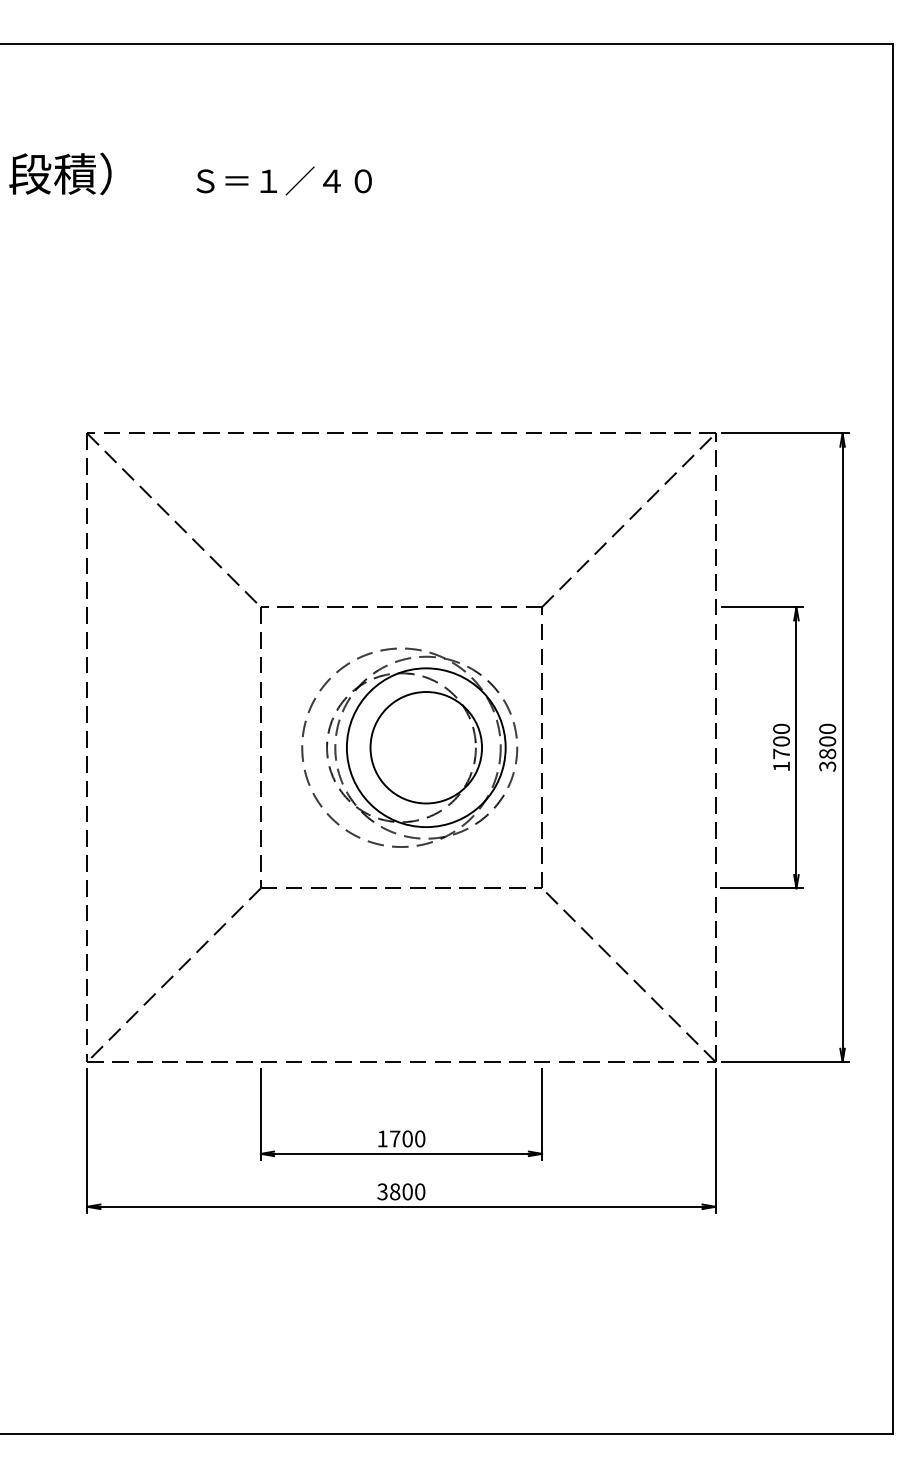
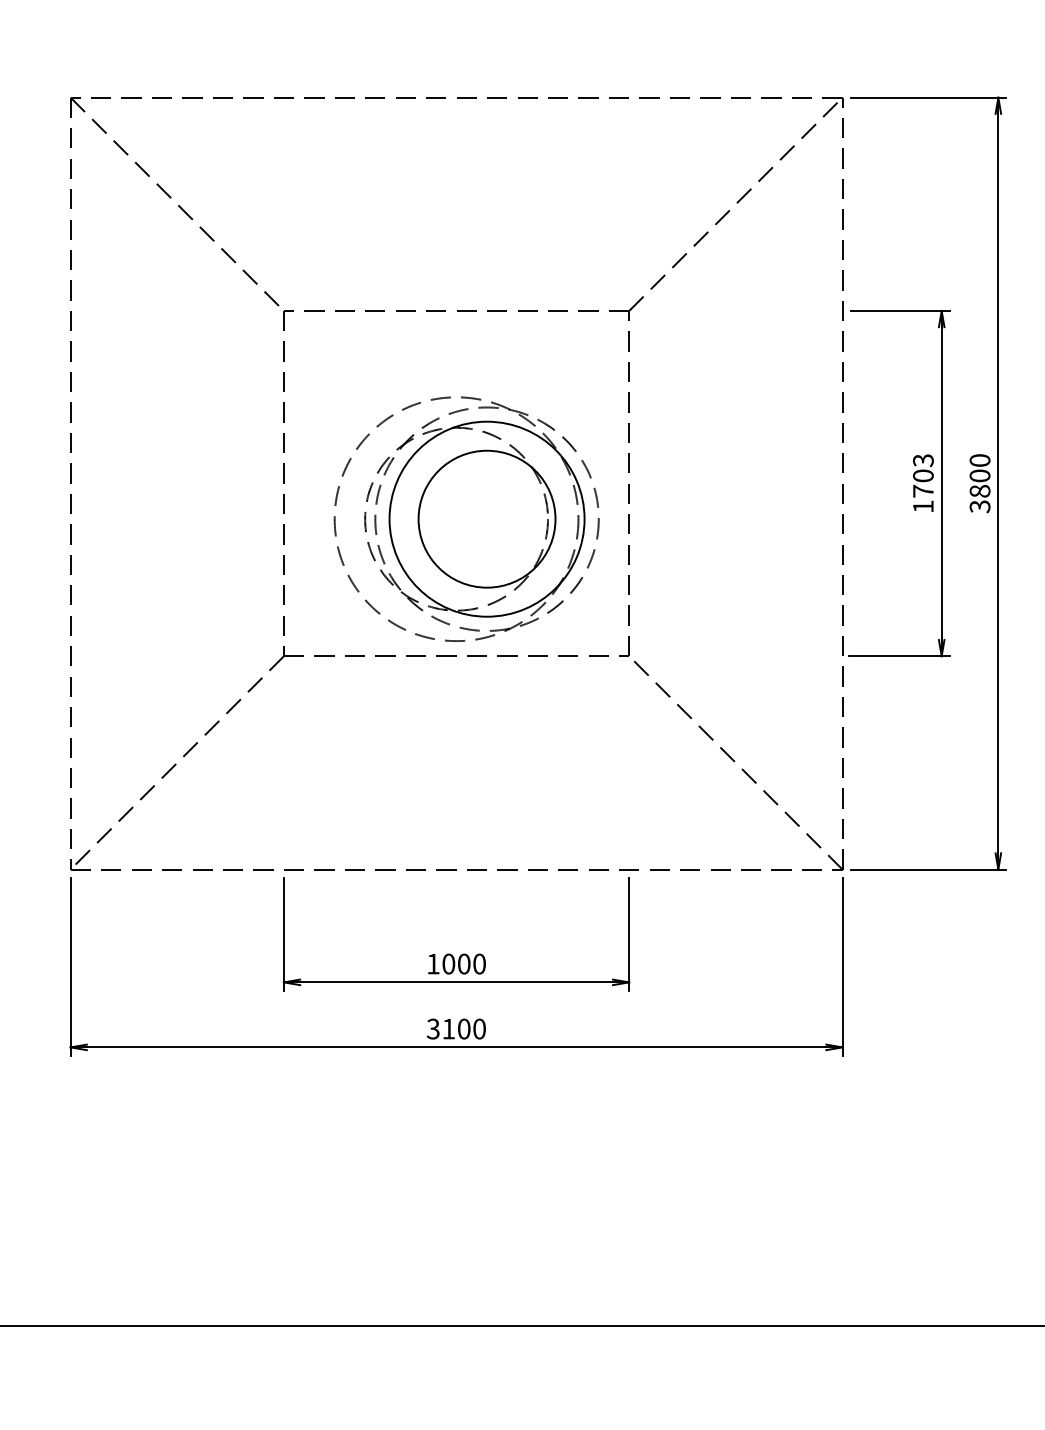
text: (781, 728) -> (923, 459), 1700 -> 1703
part: (409, 747) -> (466, 518), moved
text: (395, 1138) -> (449, 963), 1700 -> 1000
text: (395, 1191) -> (449, 1028), 3800 -> 3100

